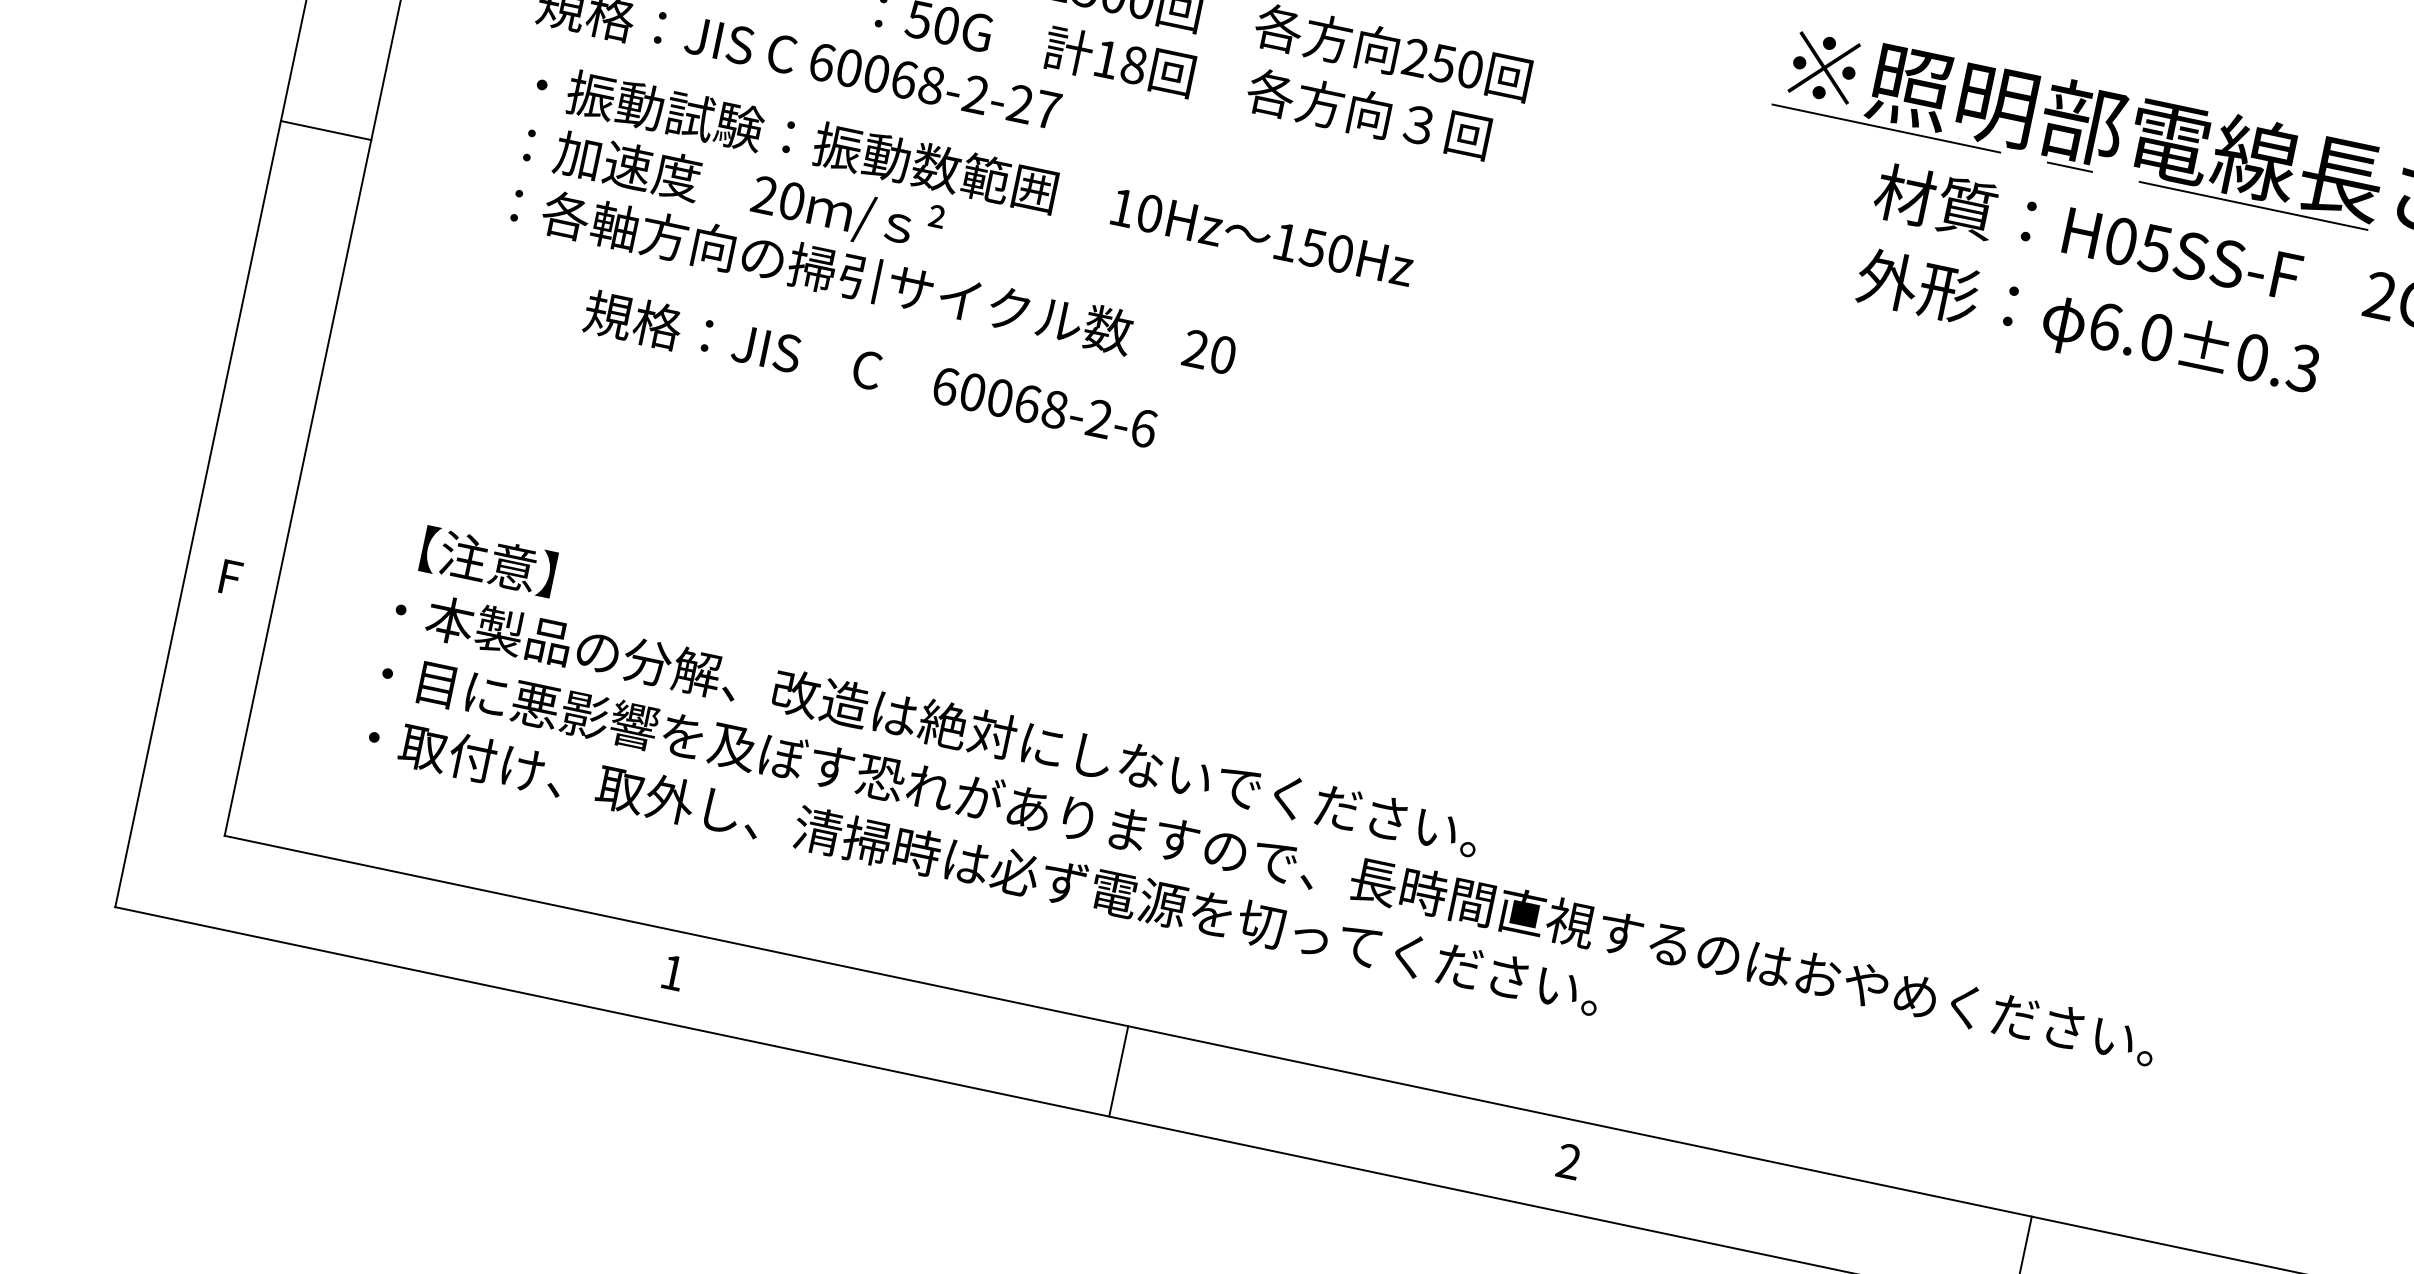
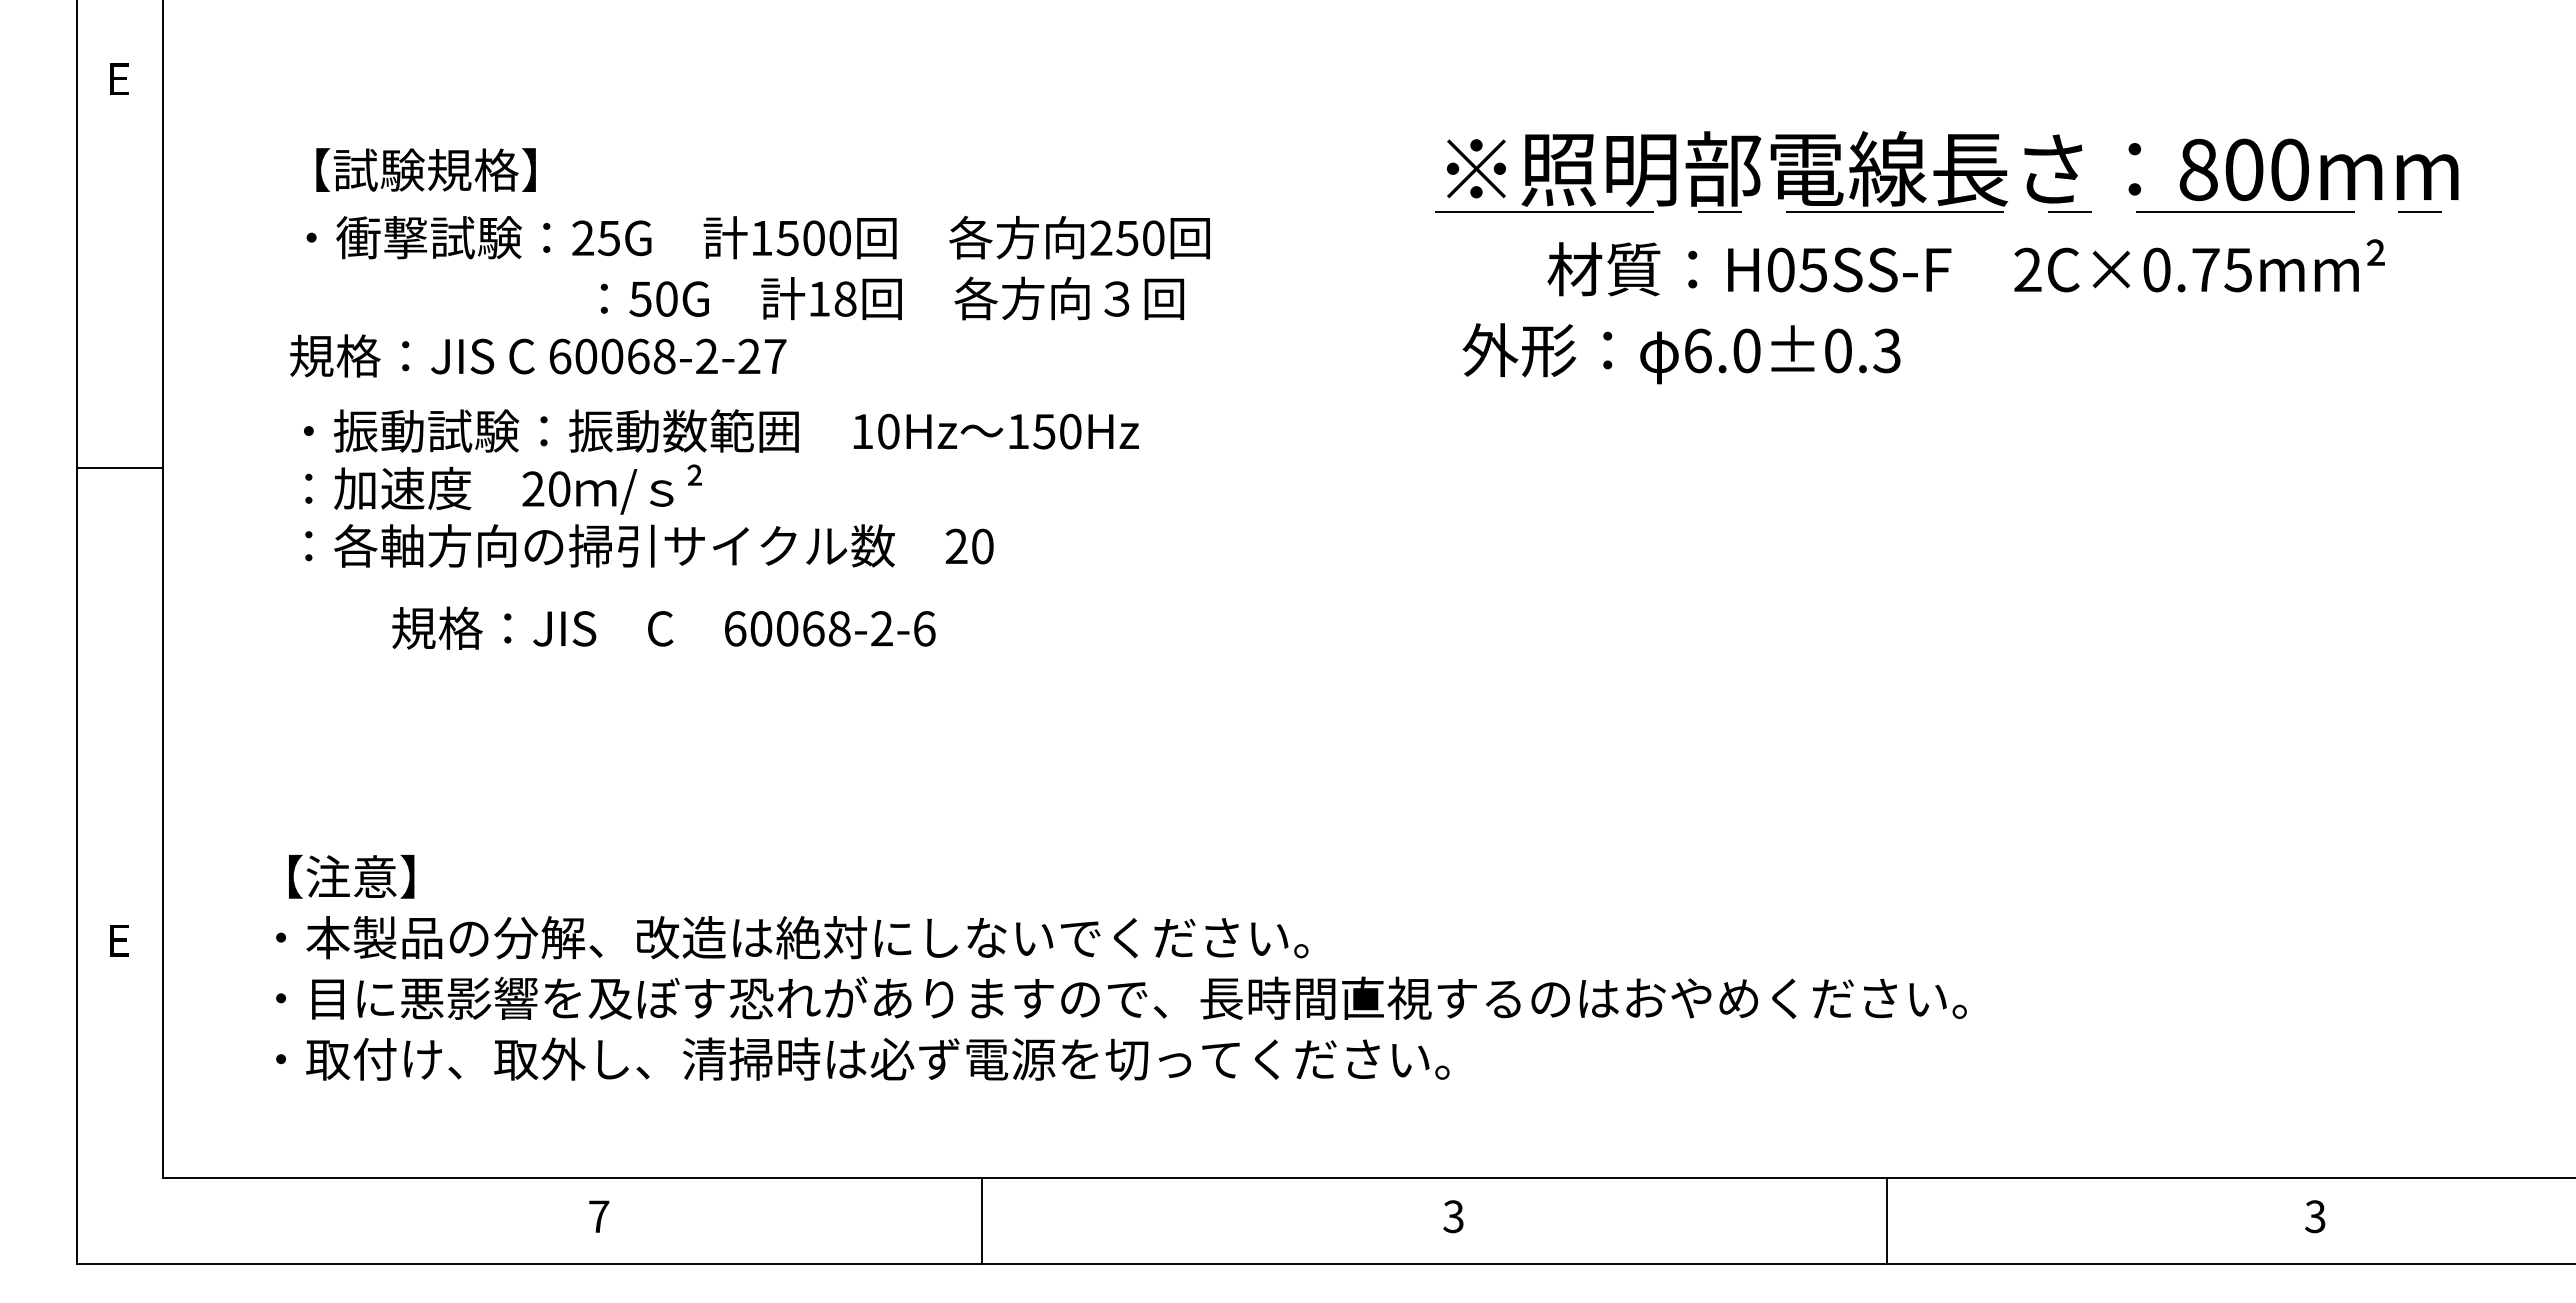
line: (326, 130) -> (120, 468), moved
text: (2087, 325) -> (1681, 353), moved
text: (231, 585) -> (121, 947), F -> E
text: (673, 972) -> (599, 1216), 1 -> 7
line: (1119, 1071) -> (982, 1220), moved
text: (1568, 1161) -> (1453, 1216), 2 -> 3

